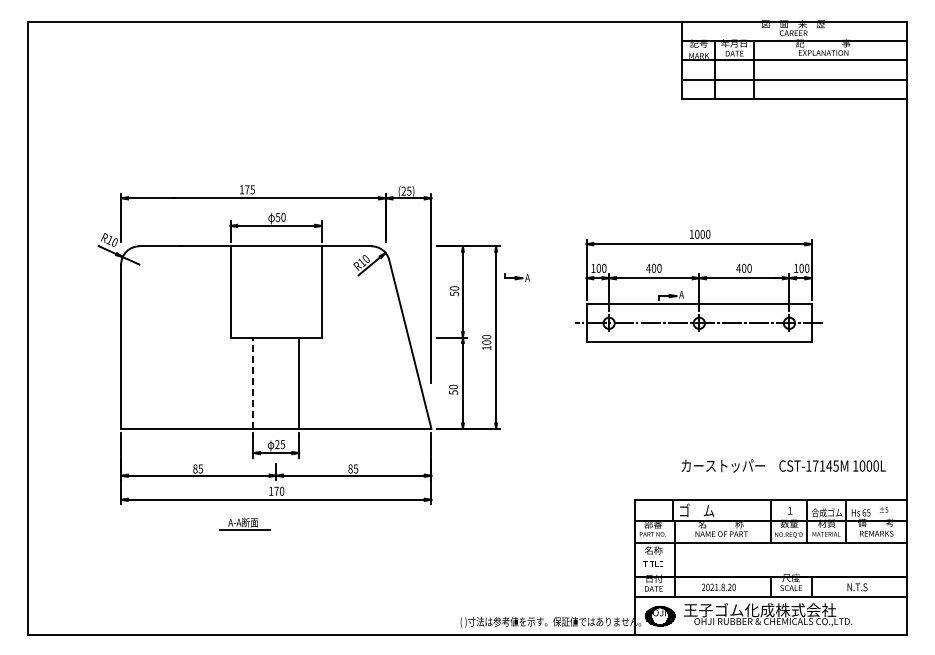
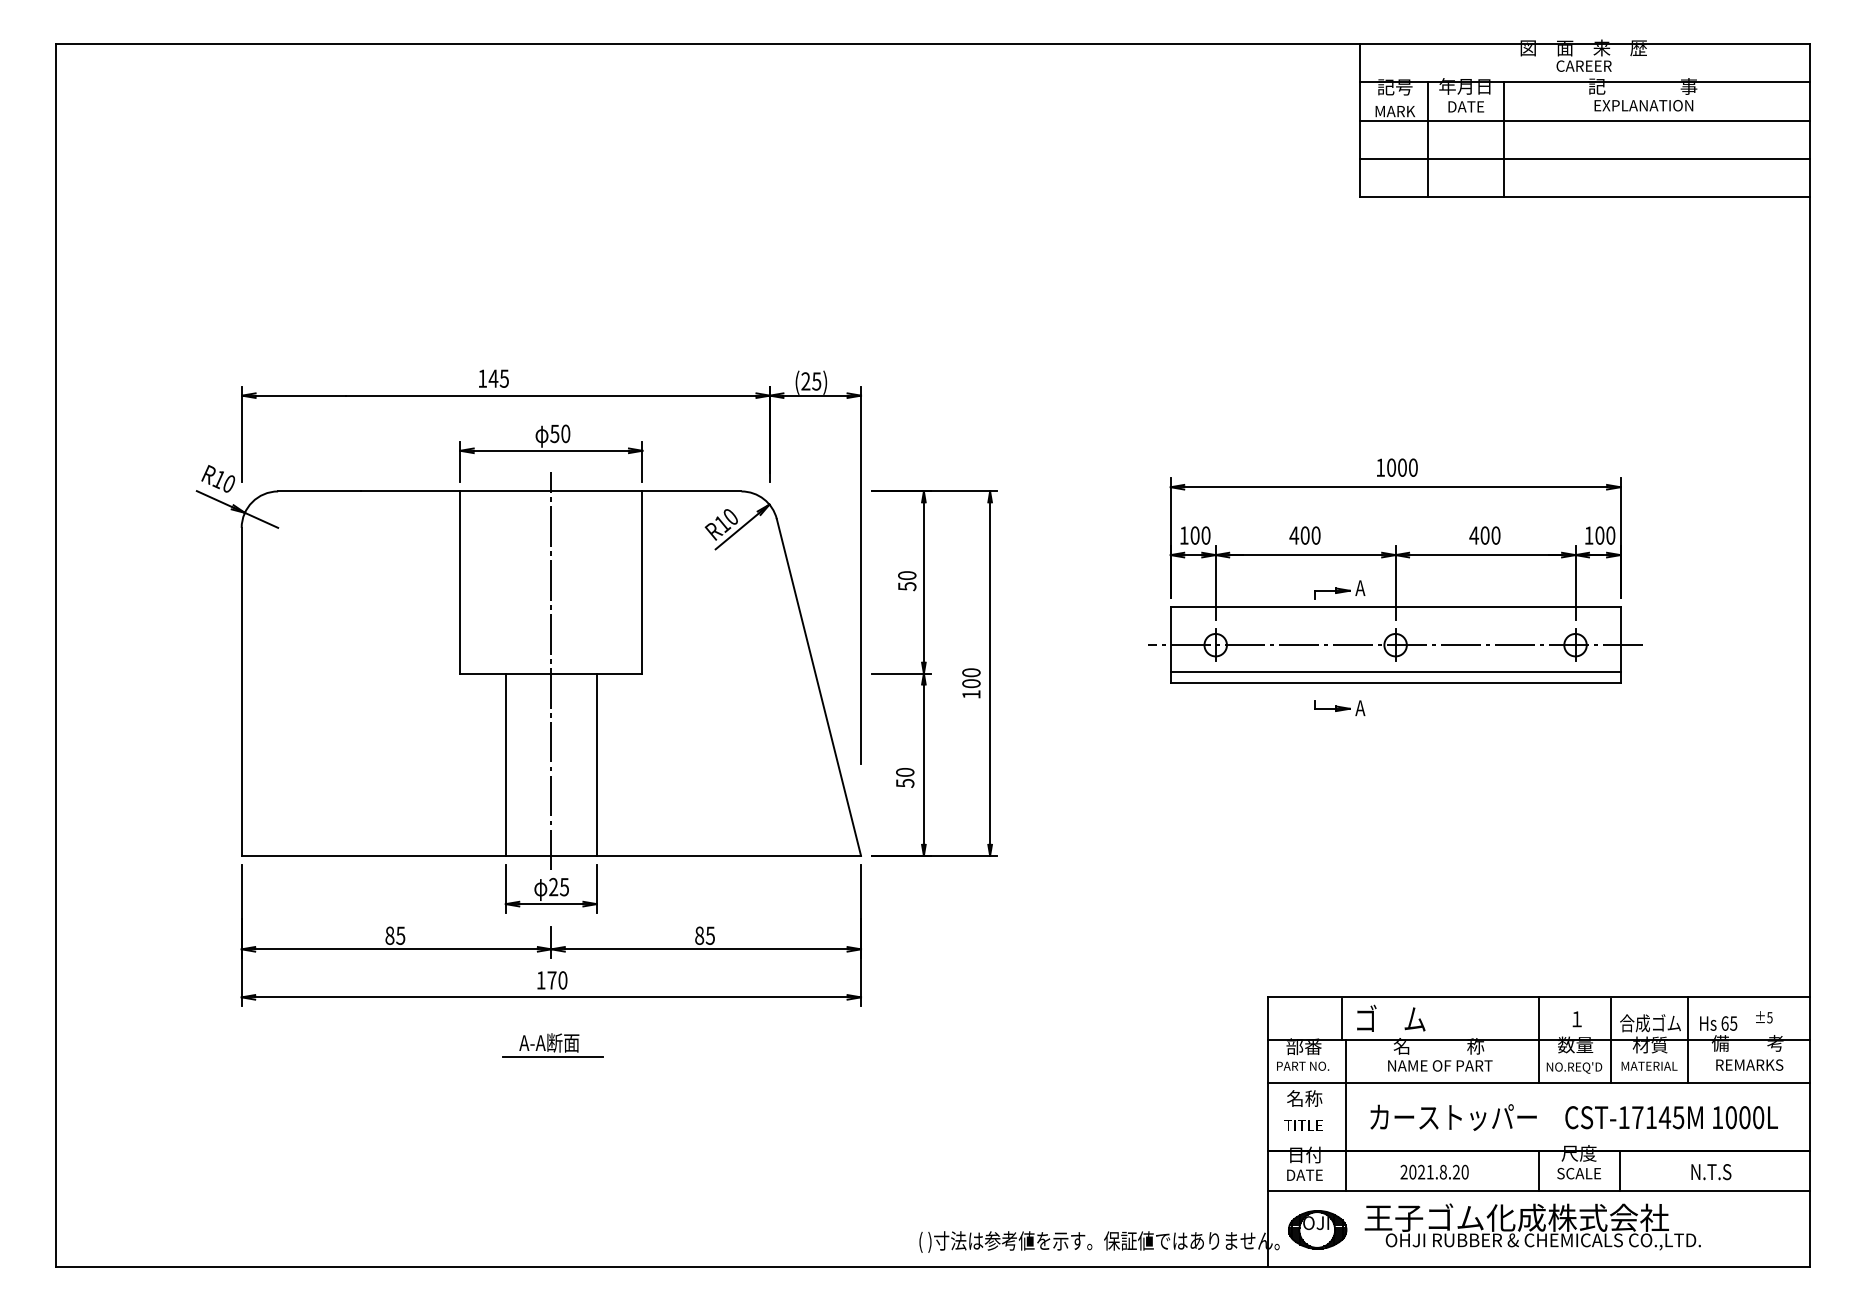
text: (246, 189) -> (491, 378), 175 -> 145
part: (516, 277) -> (1338, 707), moved
line: (276, 336) -> (551, 671), added
line: (698, 336) -> (1394, 671), added
line: (253, 383) -> (505, 765), dashed -> solid
text: (783, 465) -> (1573, 1116), moved
part: (244, 523) -> (551, 1044), moved

